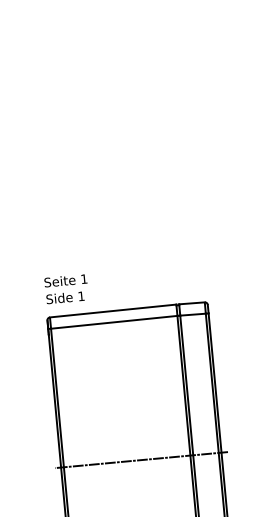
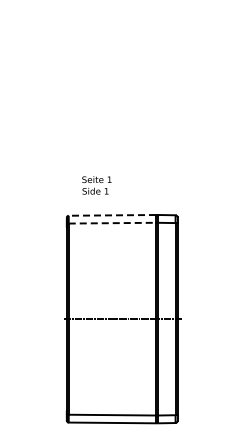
text: (66, 289) -> (96, 185), moved
line: (113, 311) -> (112, 215), solid -> dashed
line: (114, 322) -> (112, 223), solid -> dashed

